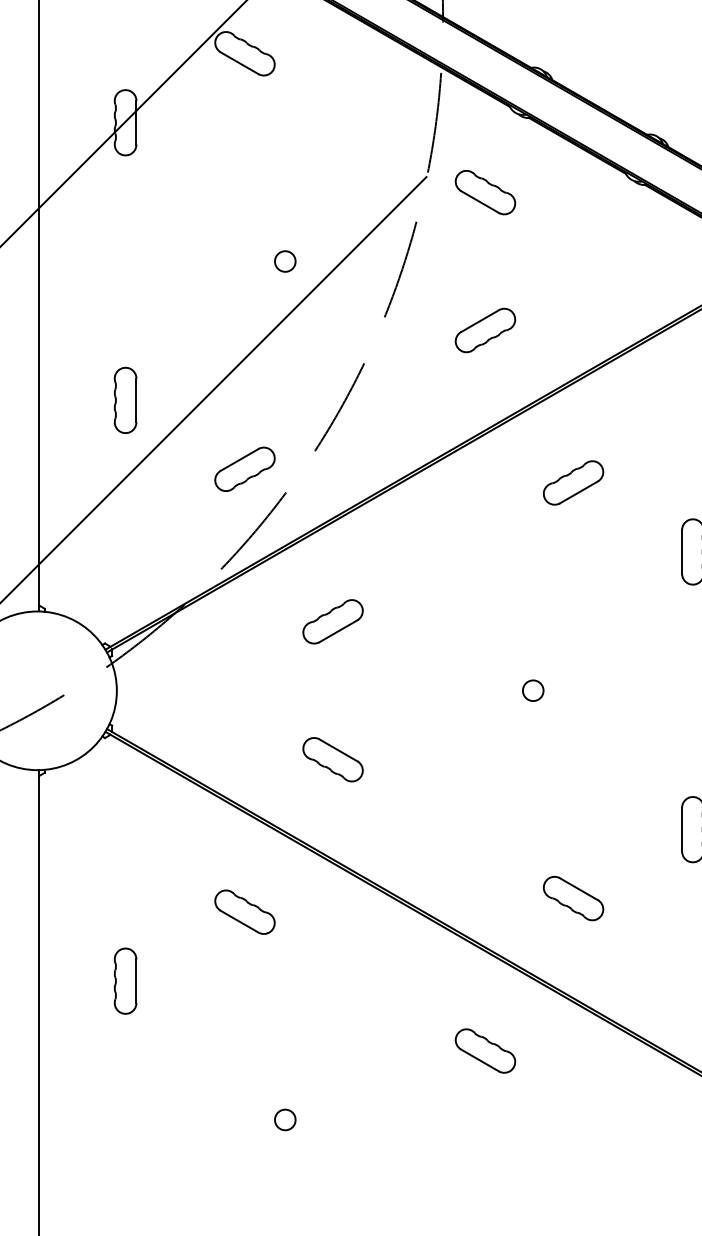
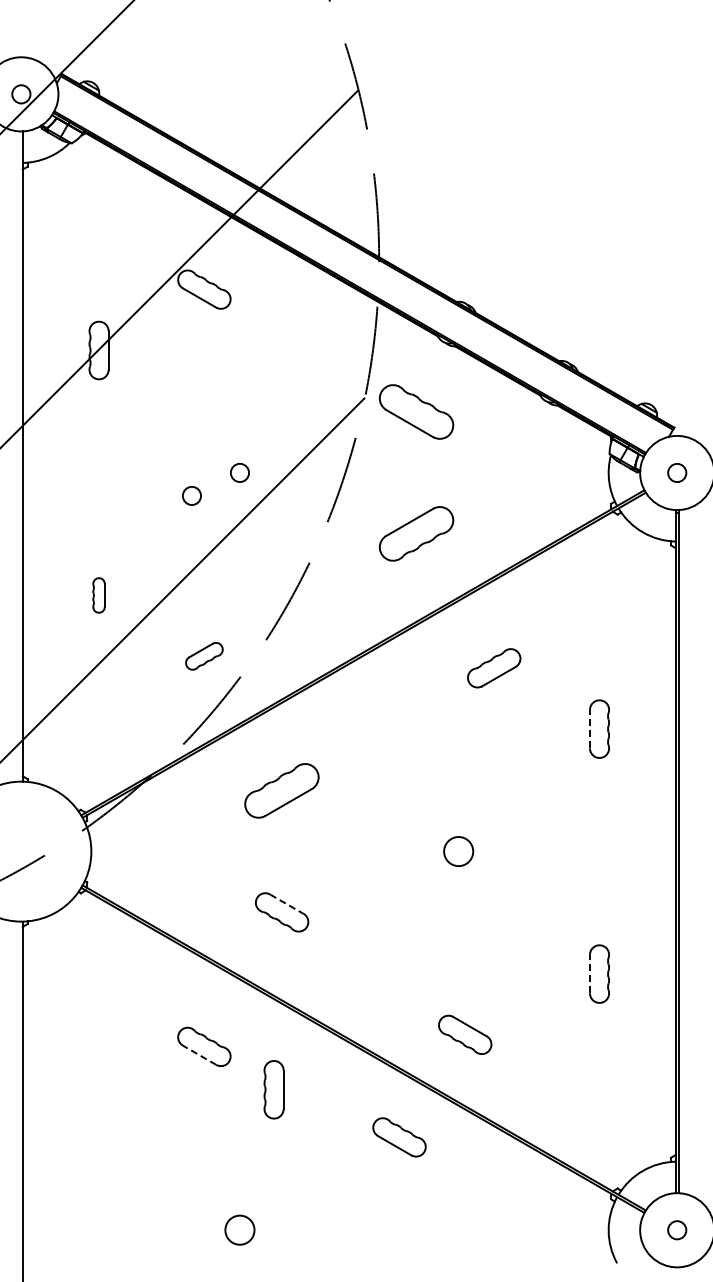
part: (485, 193) -> (416, 412), size x1.4
circle: (230, 287) -> (191, 495), added
part: (485, 330) -> (416, 533), size x1.4
part: (124, 400) -> (98, 595), size x0.6
part: (245, 469) -> (204, 656), size x0.7
line: (681, 551) -> (589, 728), solid -> dashed
part: (333, 621) -> (282, 790), size x1.4
circle: (533, 690) -> (458, 851), size x1.6
line: (339, 750) -> (287, 904), solid -> dashed
line: (681, 828) -> (589, 973), solid -> dashed
part: (573, 898) -> (465, 1034), moved
line: (239, 921) -> (199, 1055), solid -> dashed
part: (124, 980) -> (273, 1089), moved
part: (485, 1051) -> (399, 1137), moved
circle: (284, 1120) -> (239, 1230), size x1.6

